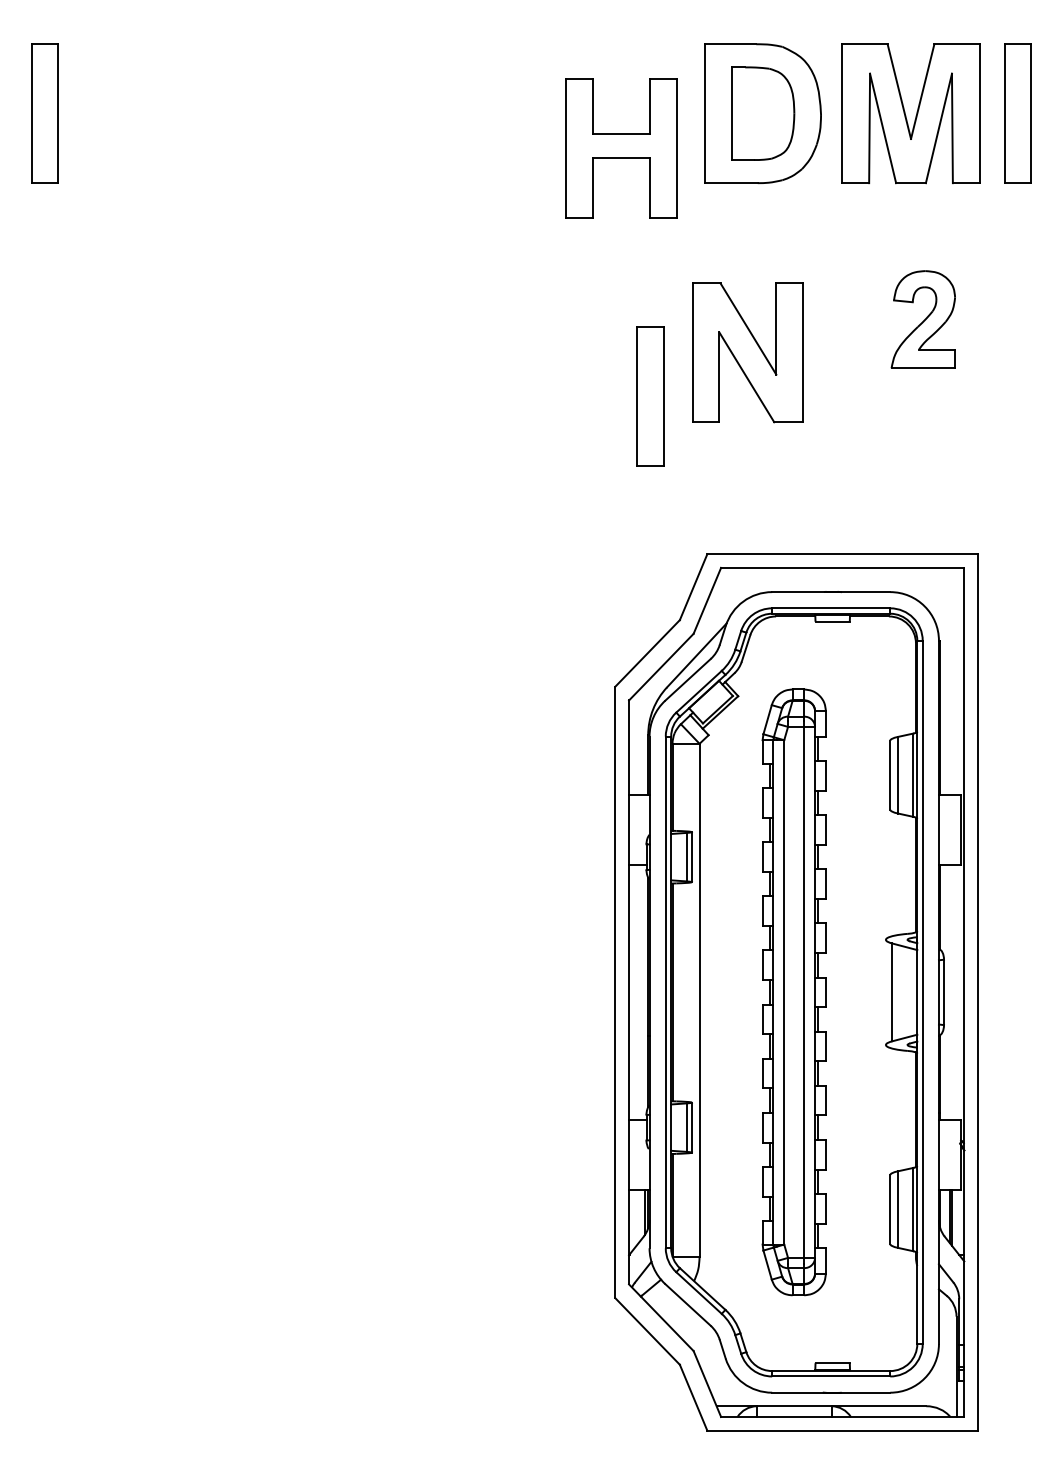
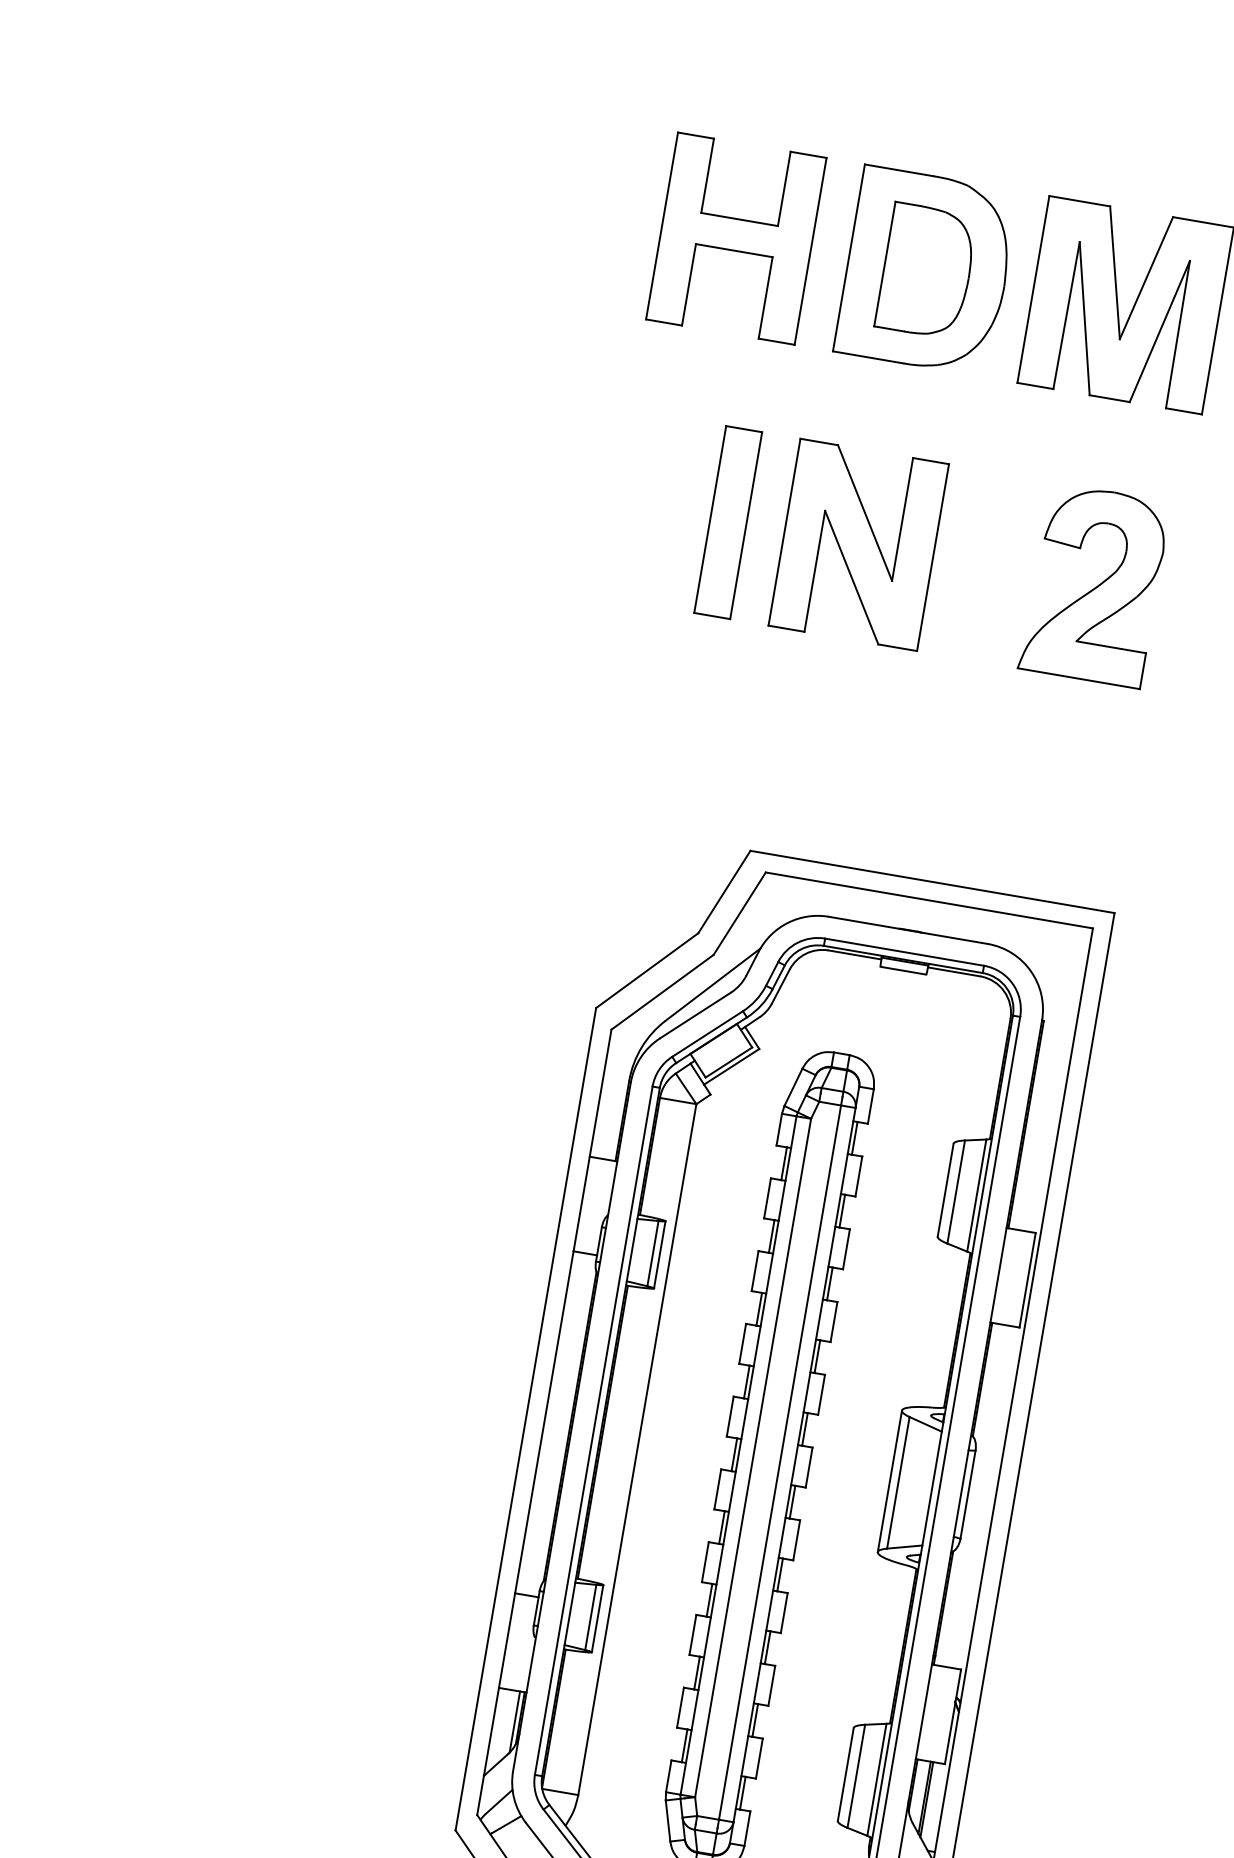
part: (621, 148) -> (736, 238), moved
part: (923, 319) -> (1095, 584), size x1.43
part: (747, 352) -> (858, 544), moved
part: (650, 396) -> (727, 522), moved
line: (885, 991) -> (889, 1480), added

